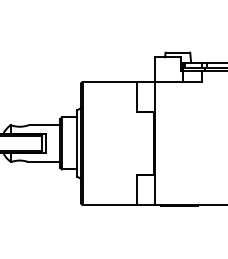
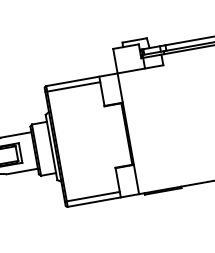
line: (108, 87) -> (72, 86), added
line: (108, 199) -> (92, 197), added

